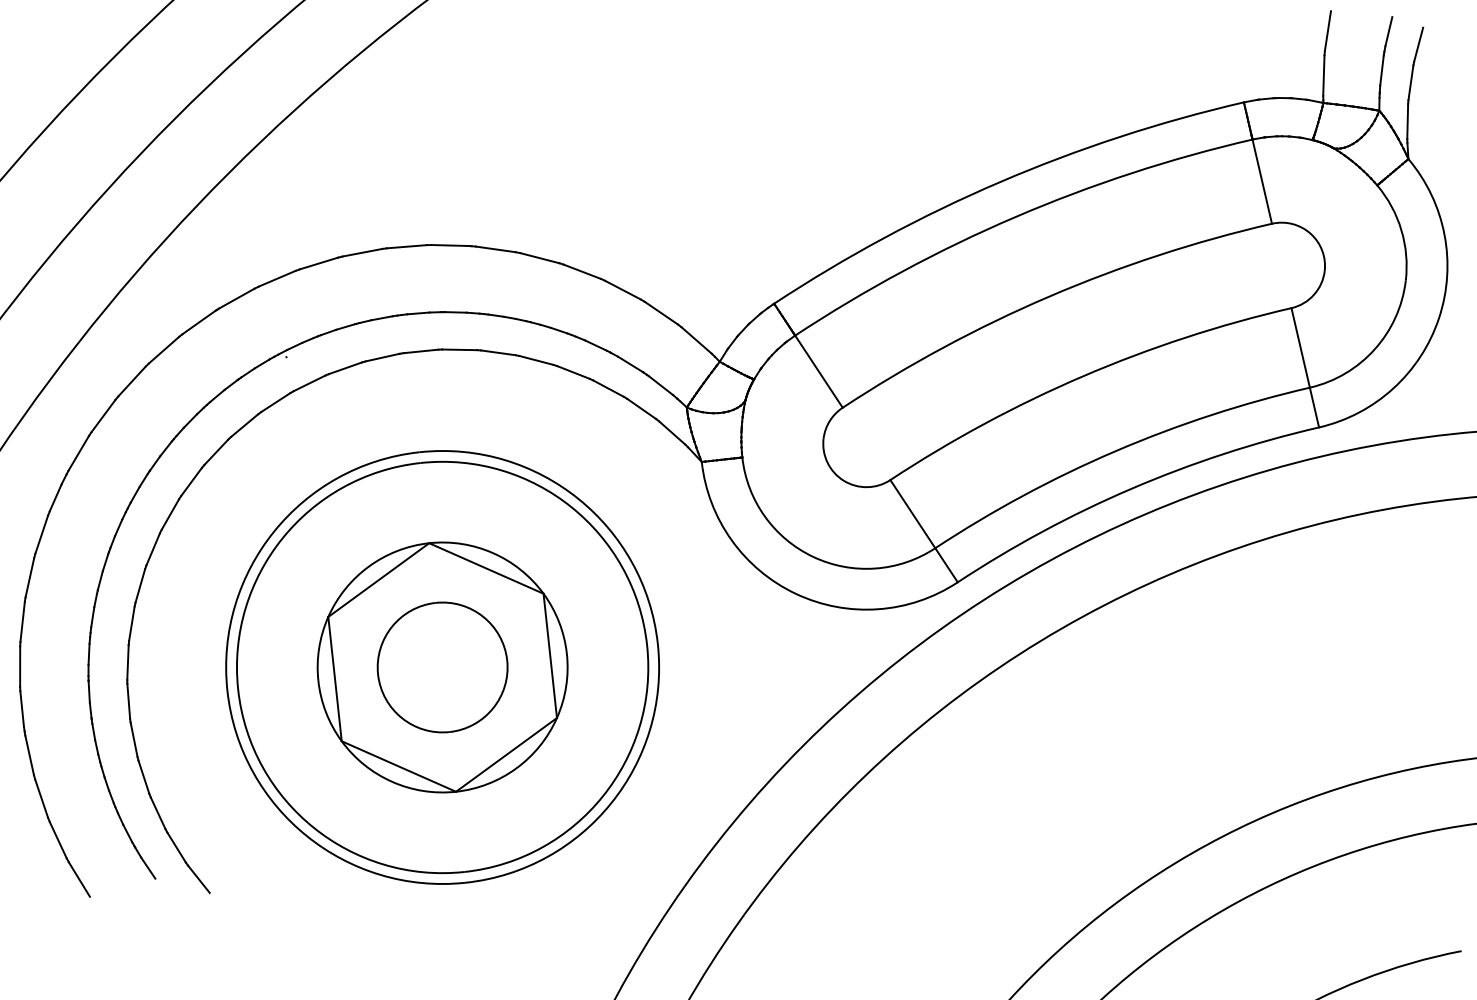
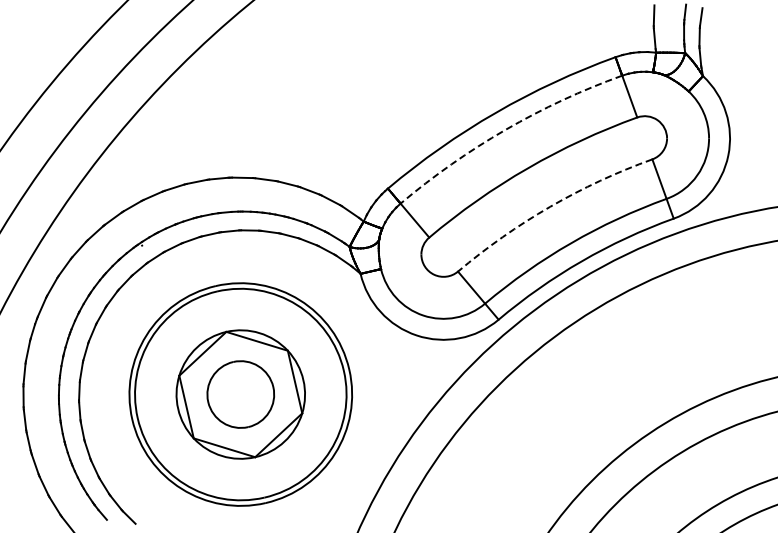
arc: (1014, 216) -> (505, 129), solid -> dashed
arc: (1083, 375) -> (550, 206), solid -> dashed

